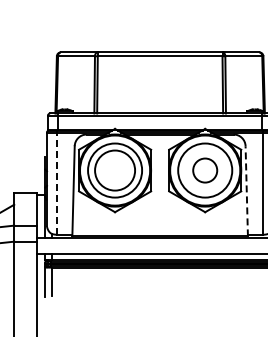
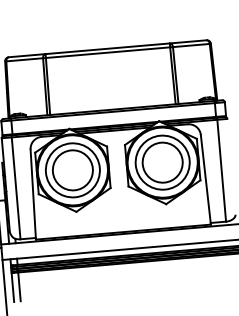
circle: (205, 170) -> (162, 162), size x1.67
line: (57, 182) -> (16, 187), dashed -> solid
line: (246, 190) -> (205, 179), dashed -> solid

